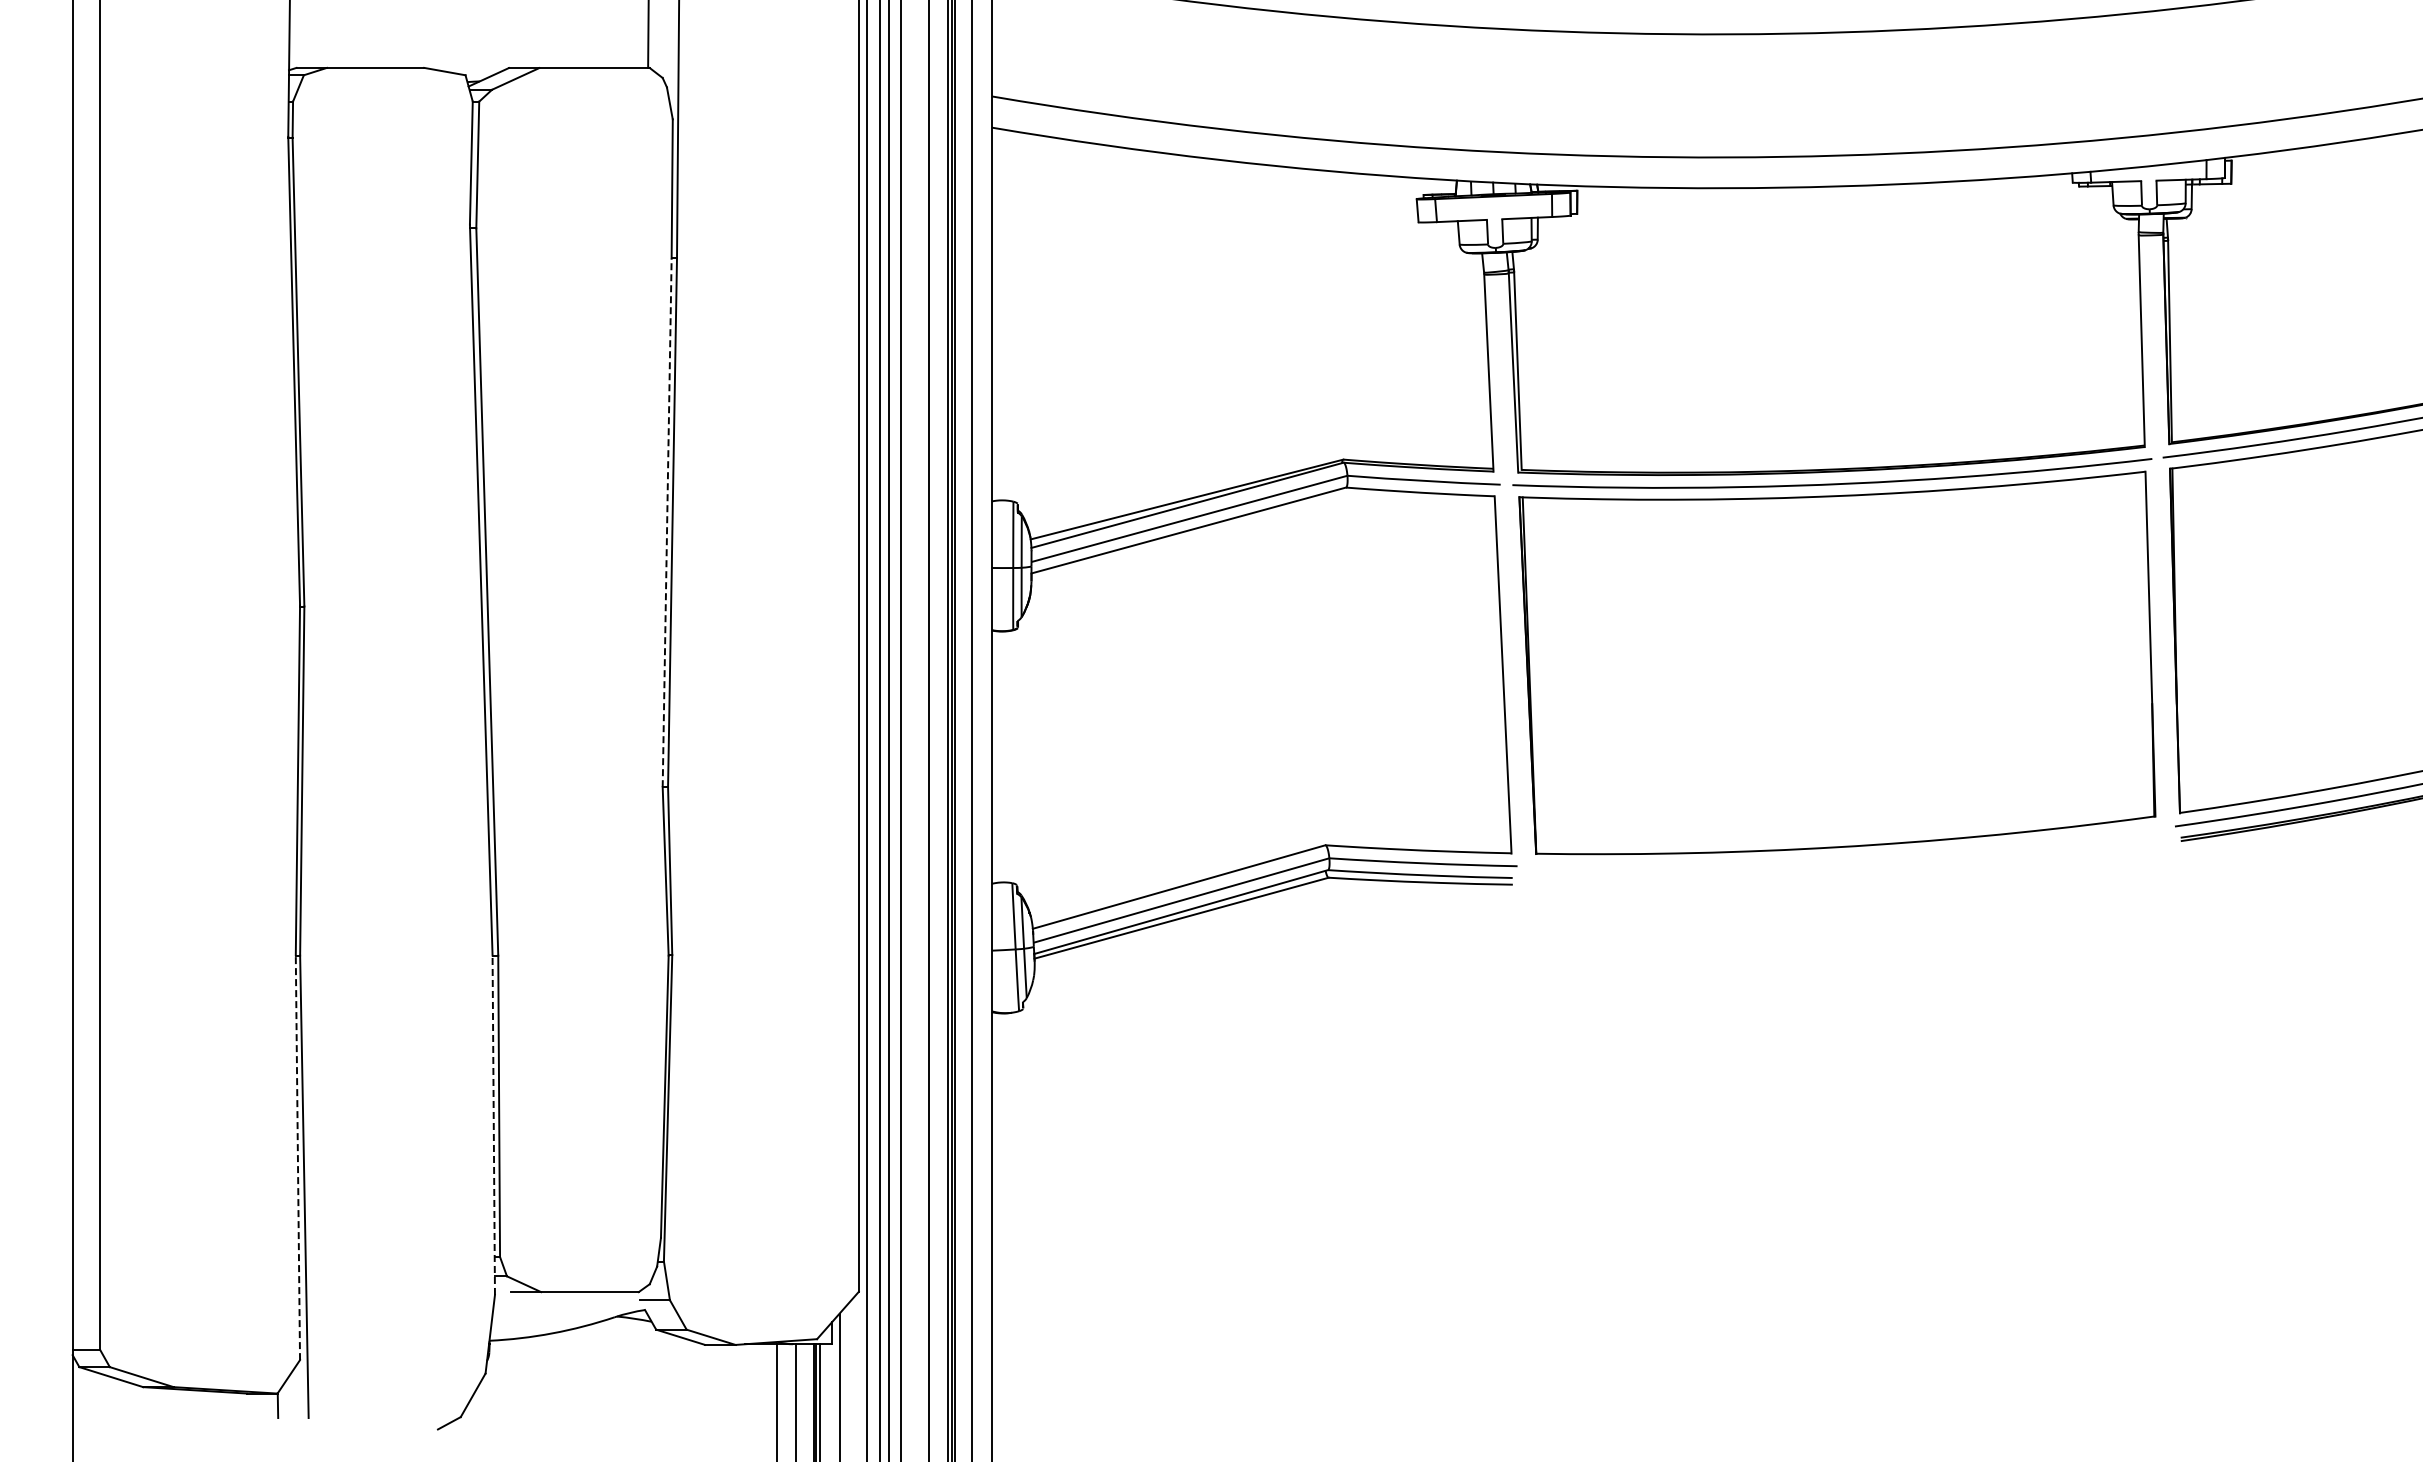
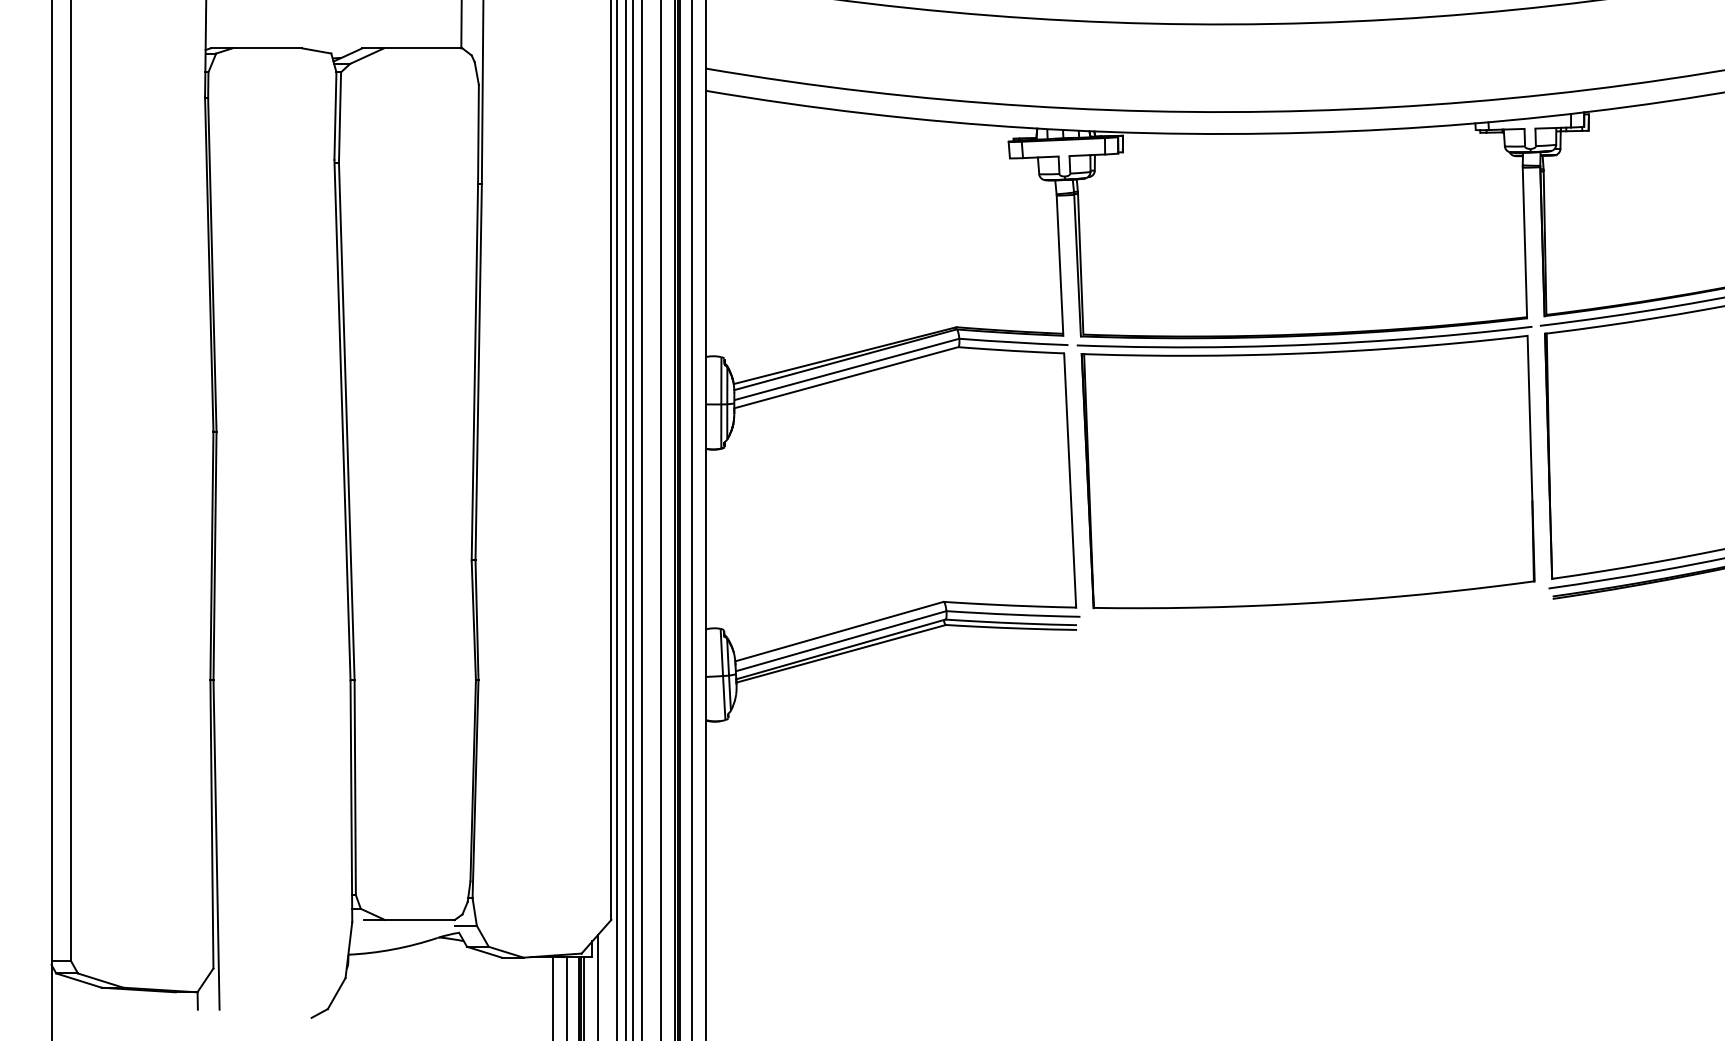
line: (667, 522) -> (475, 372), dashed -> solid
line: (493, 1125) -> (351, 801), dashed -> solid
line: (297, 1157) -> (211, 824), dashed -> solid

